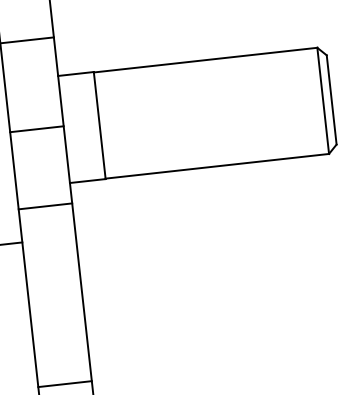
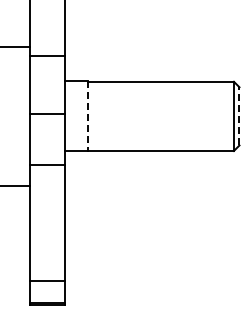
line: (331, 98) -> (239, 115), solid -> dashed
line: (100, 125) -> (88, 116), solid -> dashed

